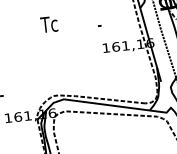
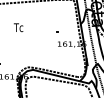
text: (49, 24) -> (18, 27), moved

